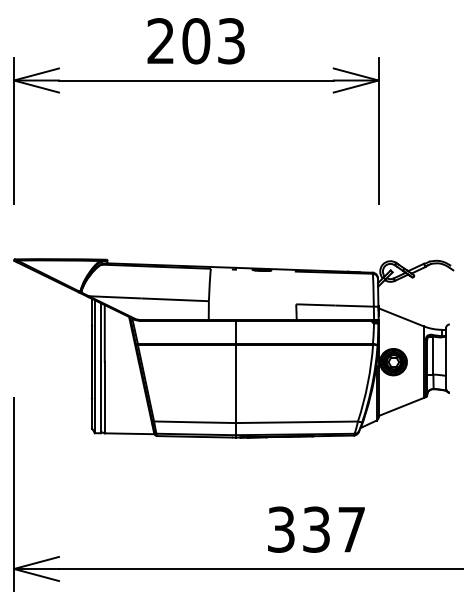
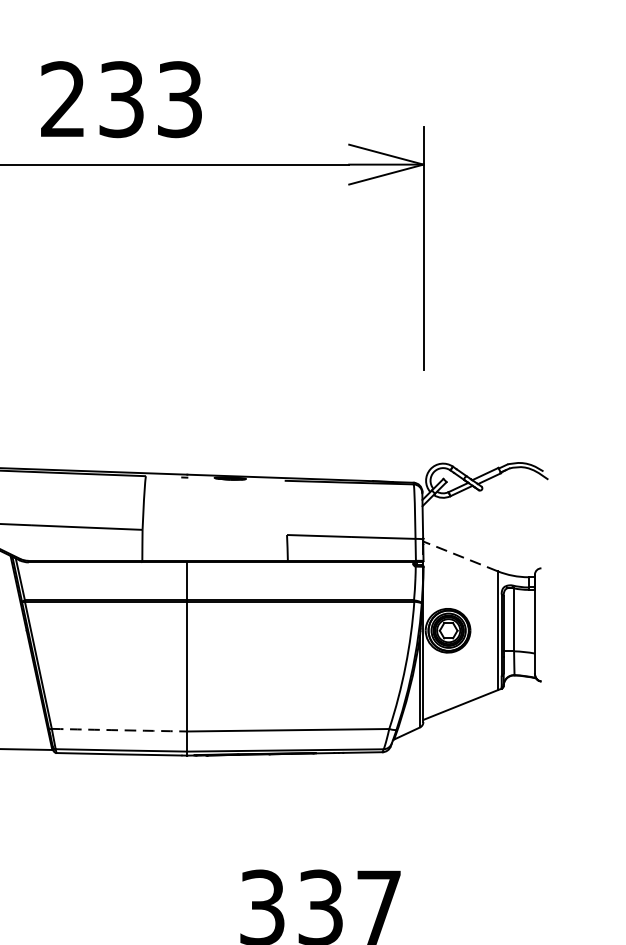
text: (196, 41) -> (122, 100), 203 -> 233
line: (400, 317) -> (459, 556), solid -> dashed
arc: (194, 422) -> (118, 730), solid -> dashed

